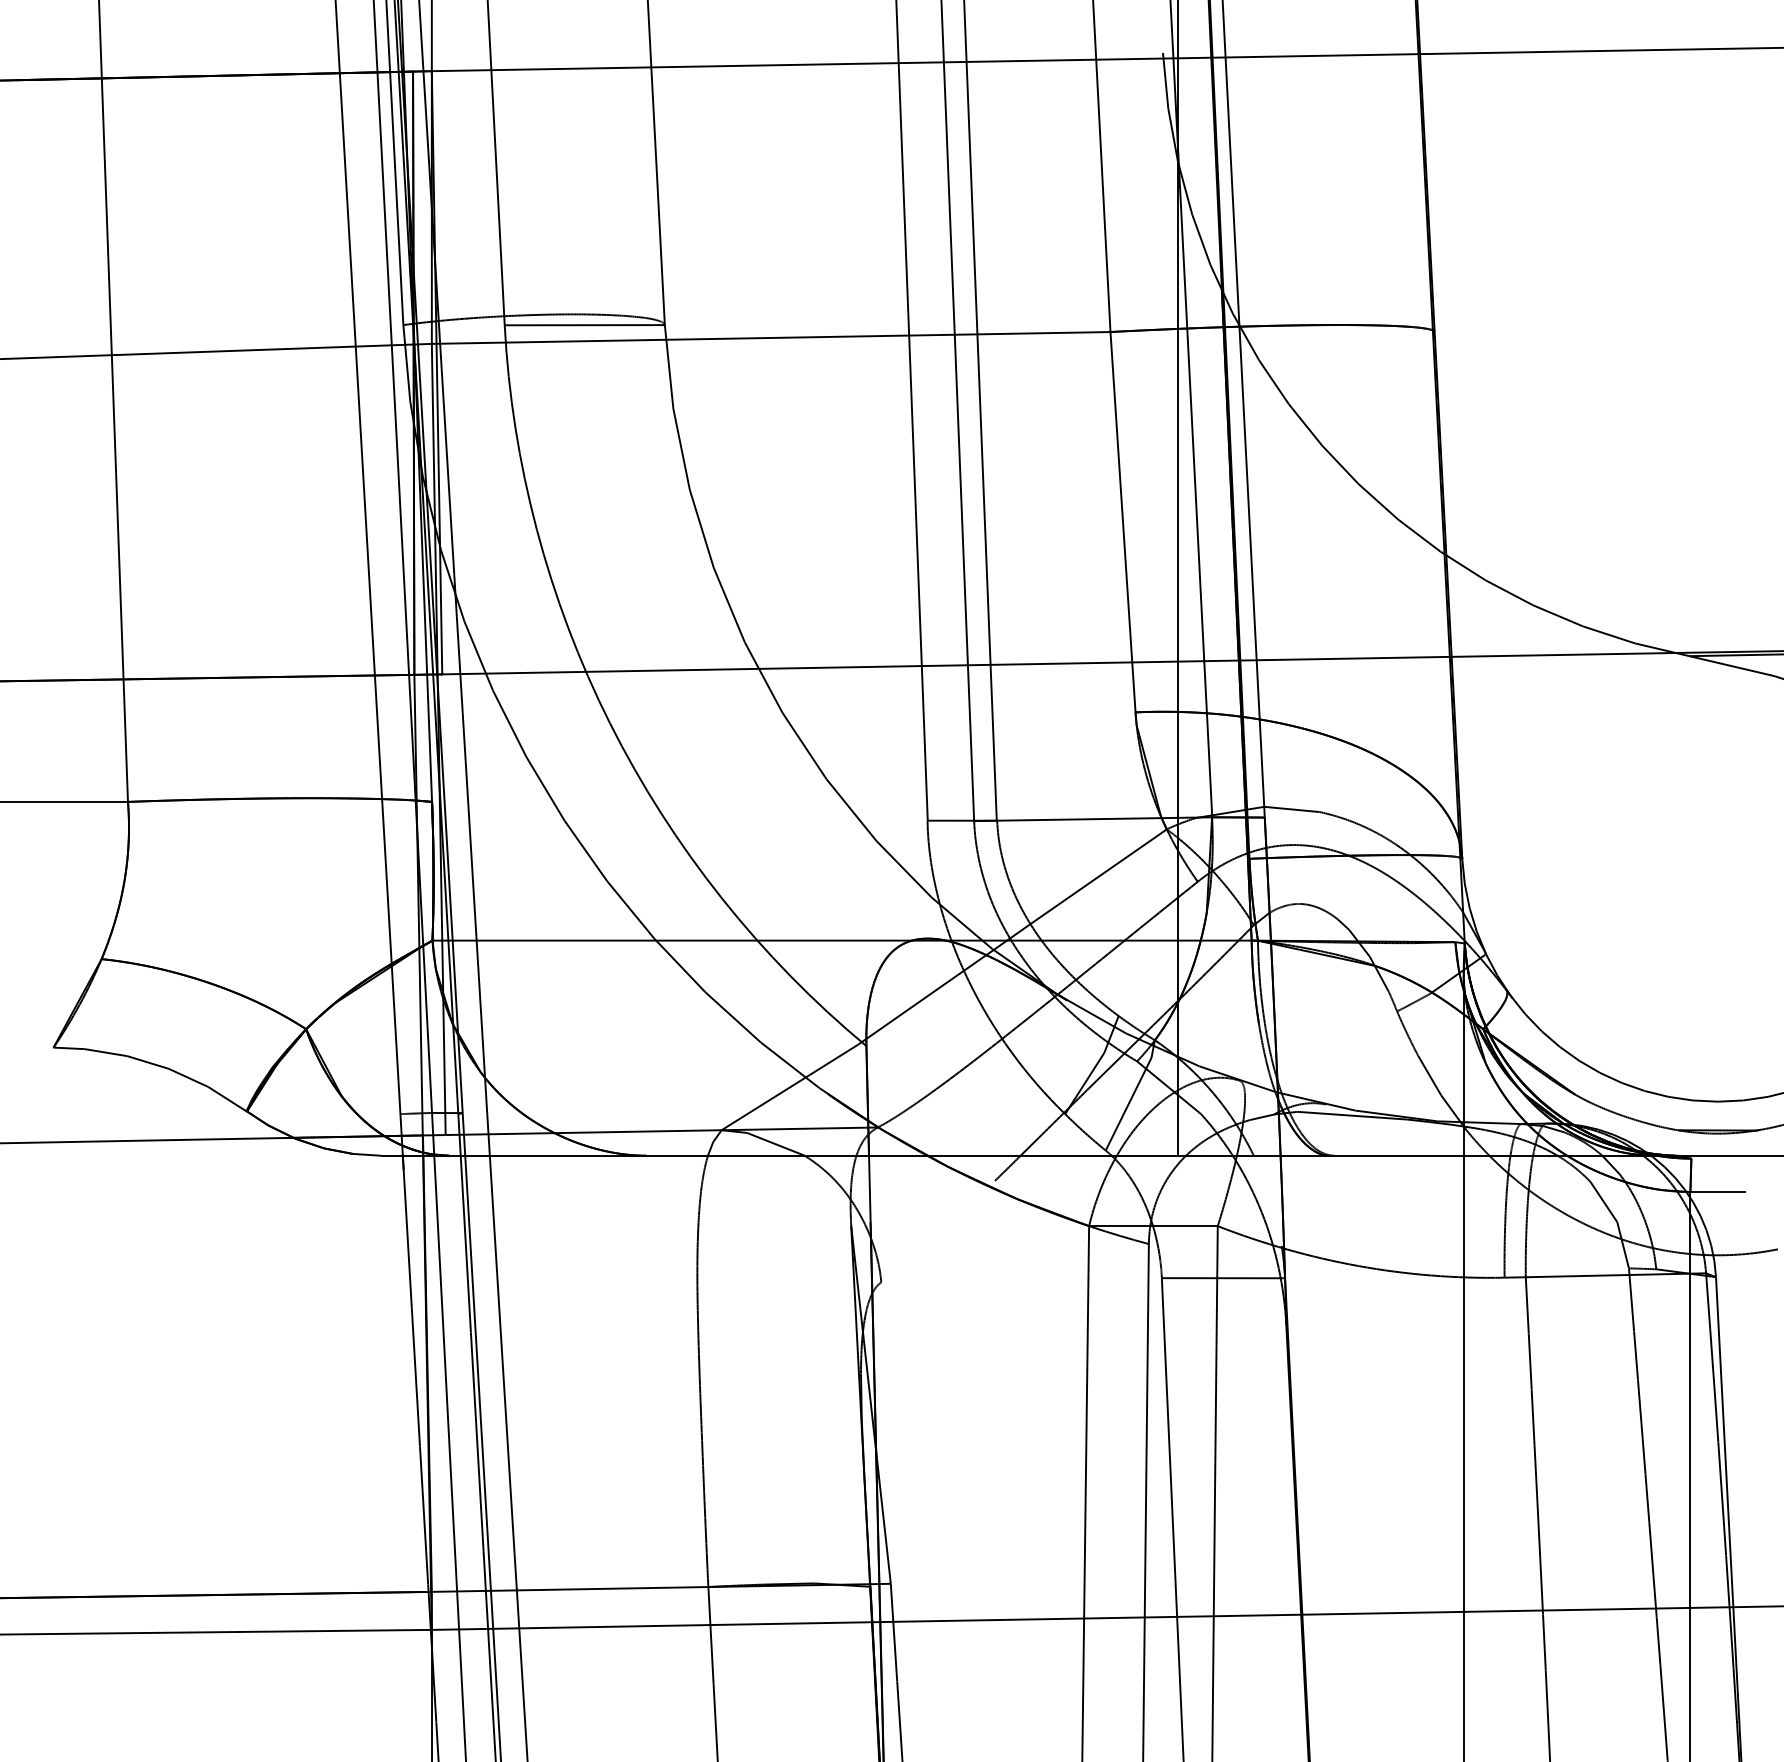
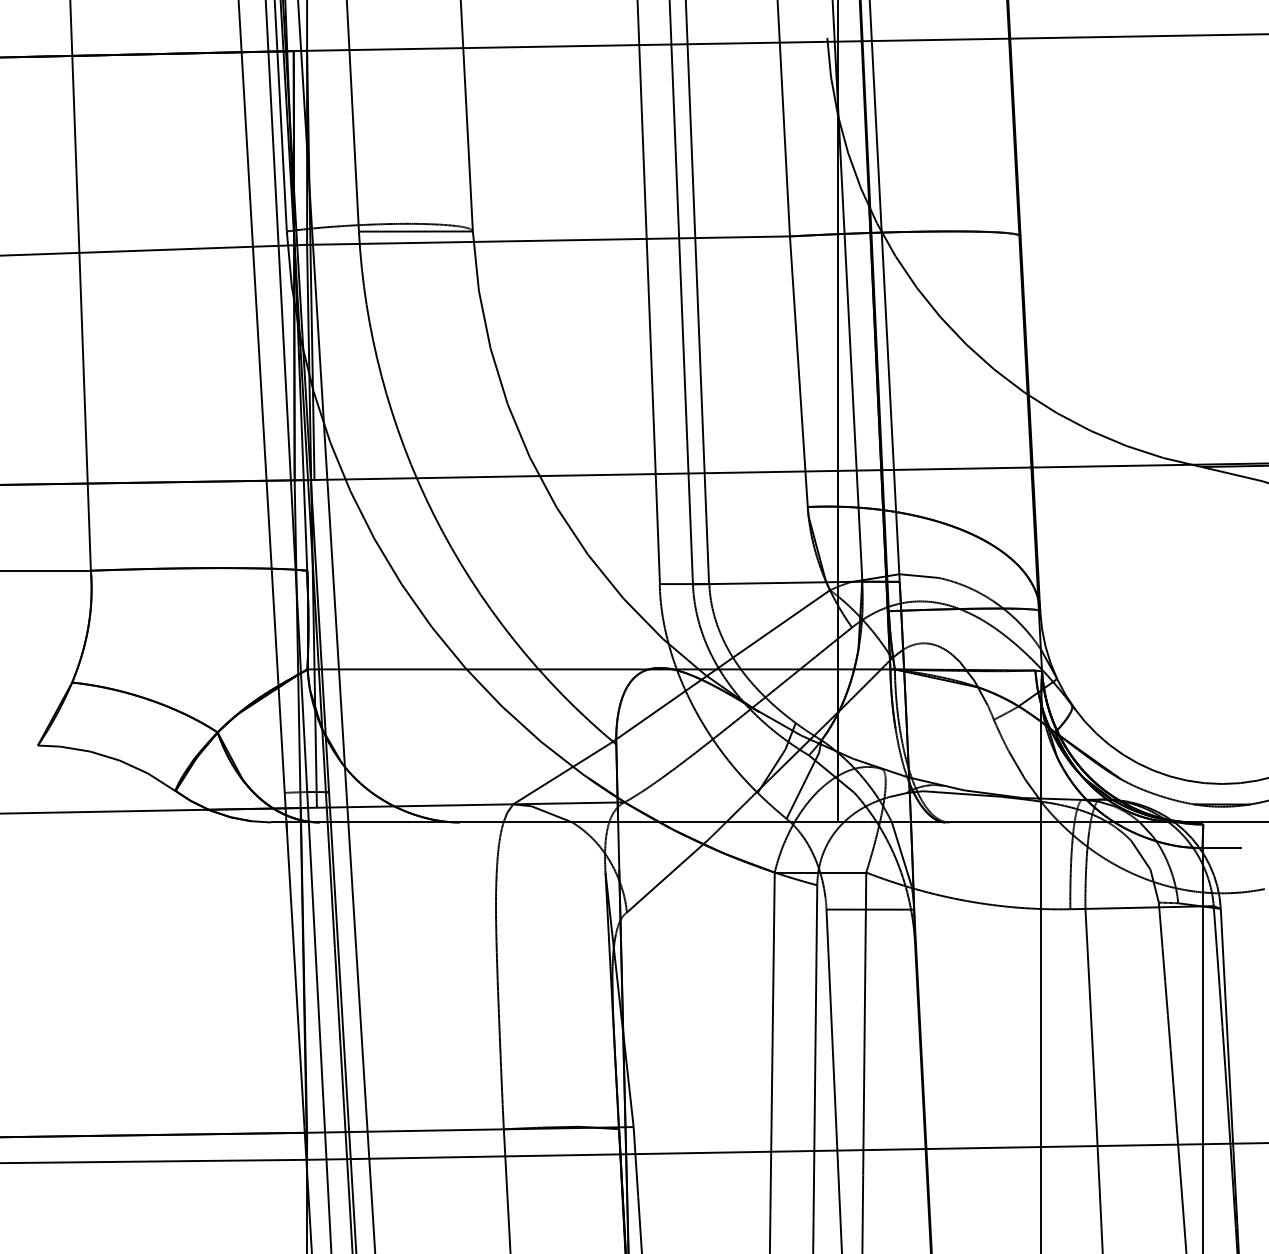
line: (1267, 1200) -> (901, 854), added
line: (938, 1231) -> (667, 876), added

